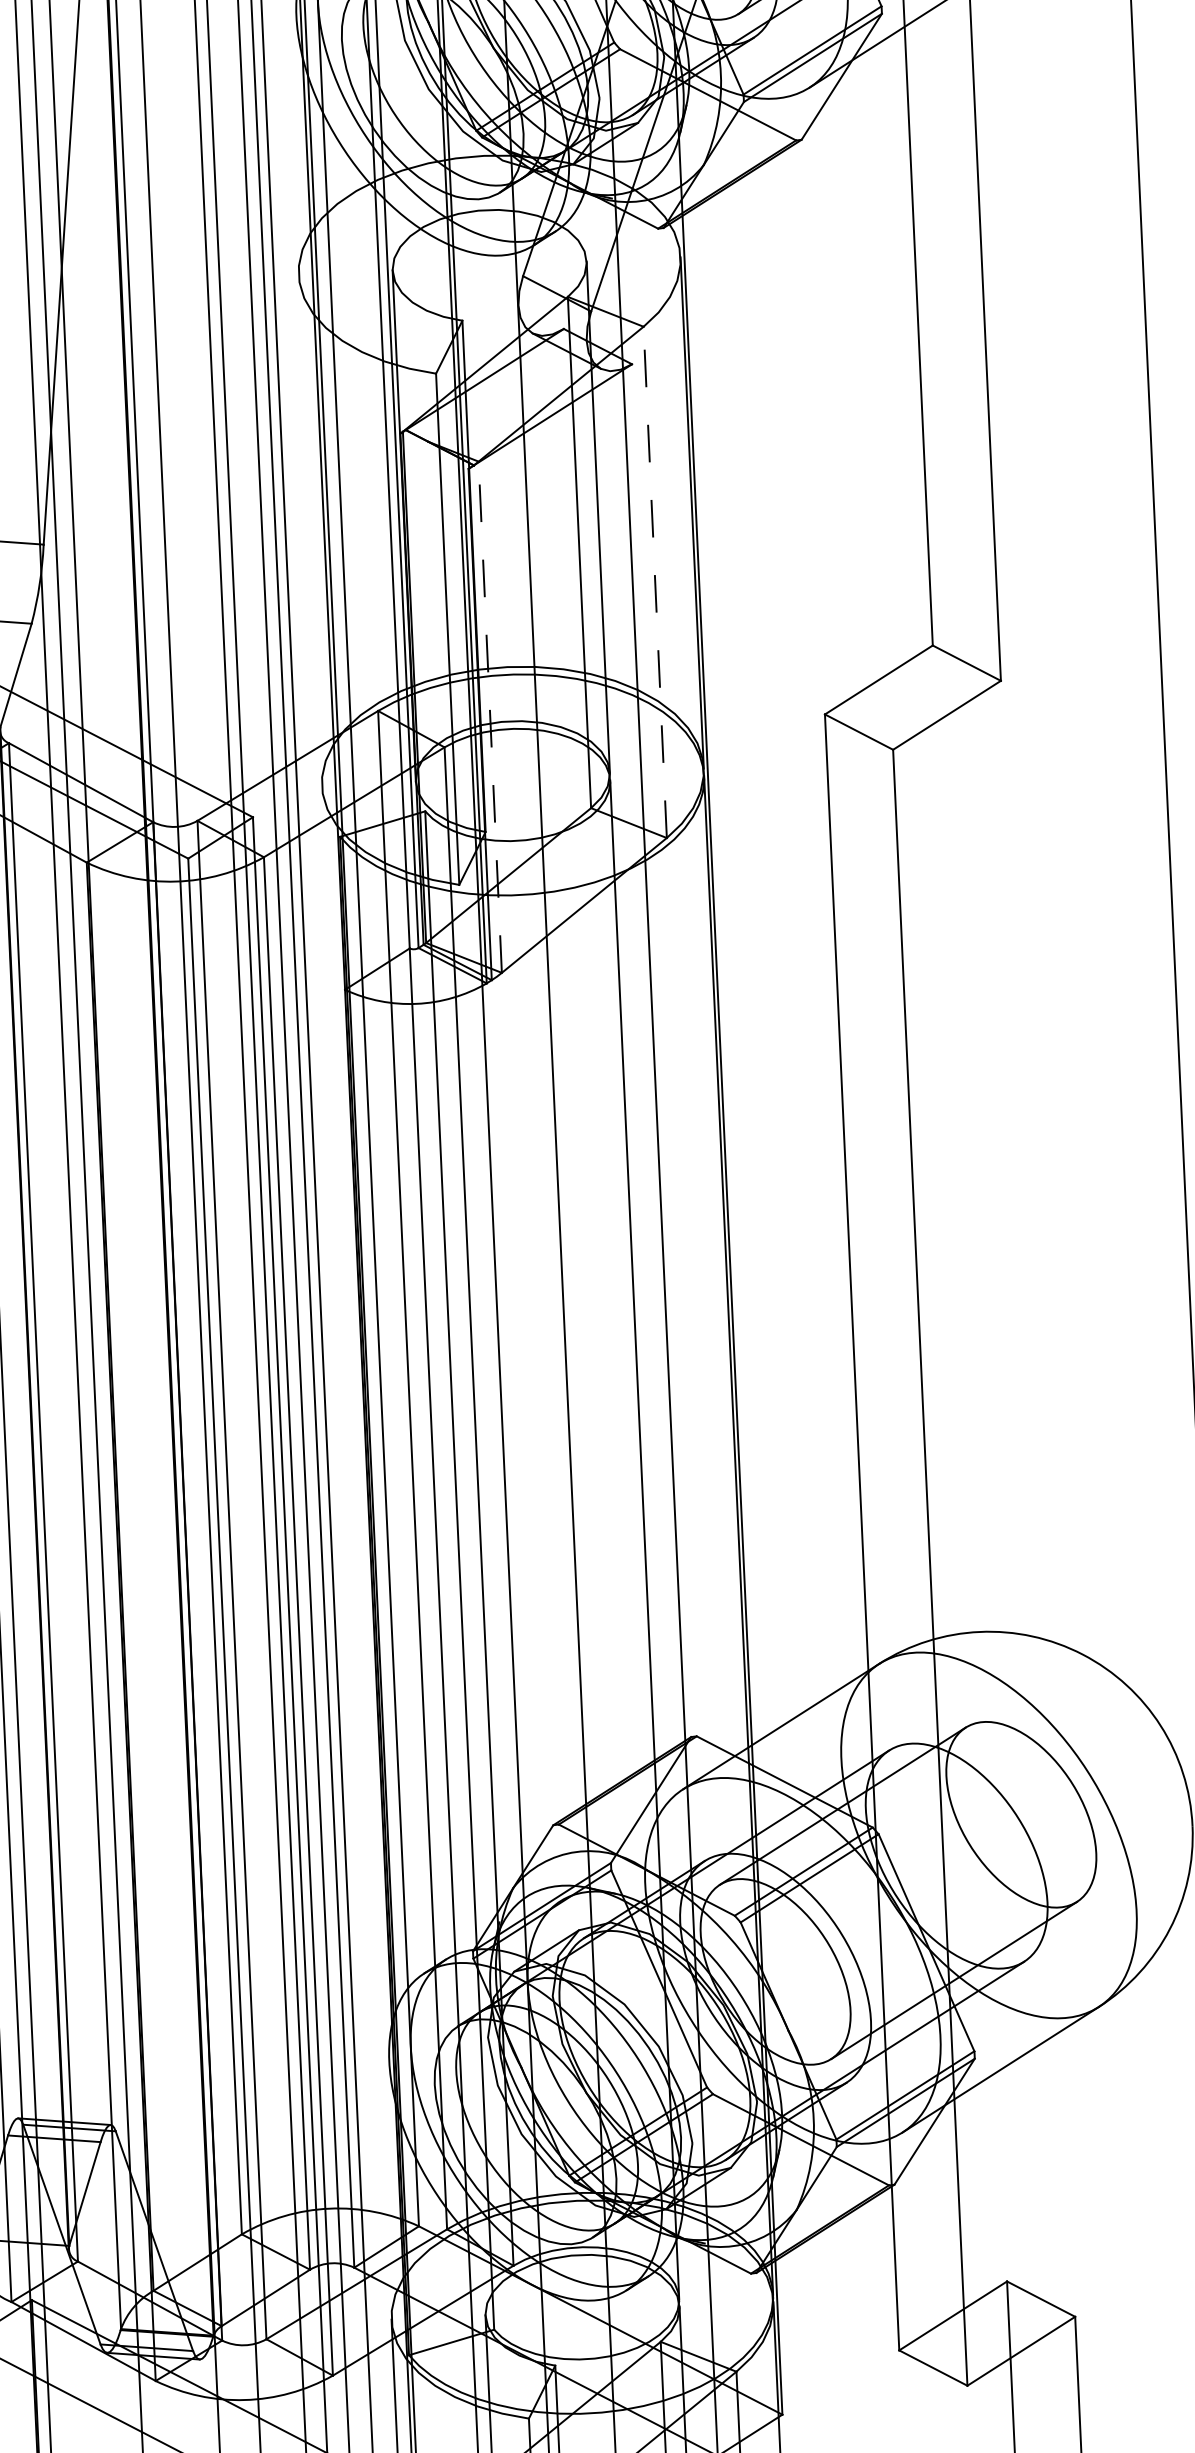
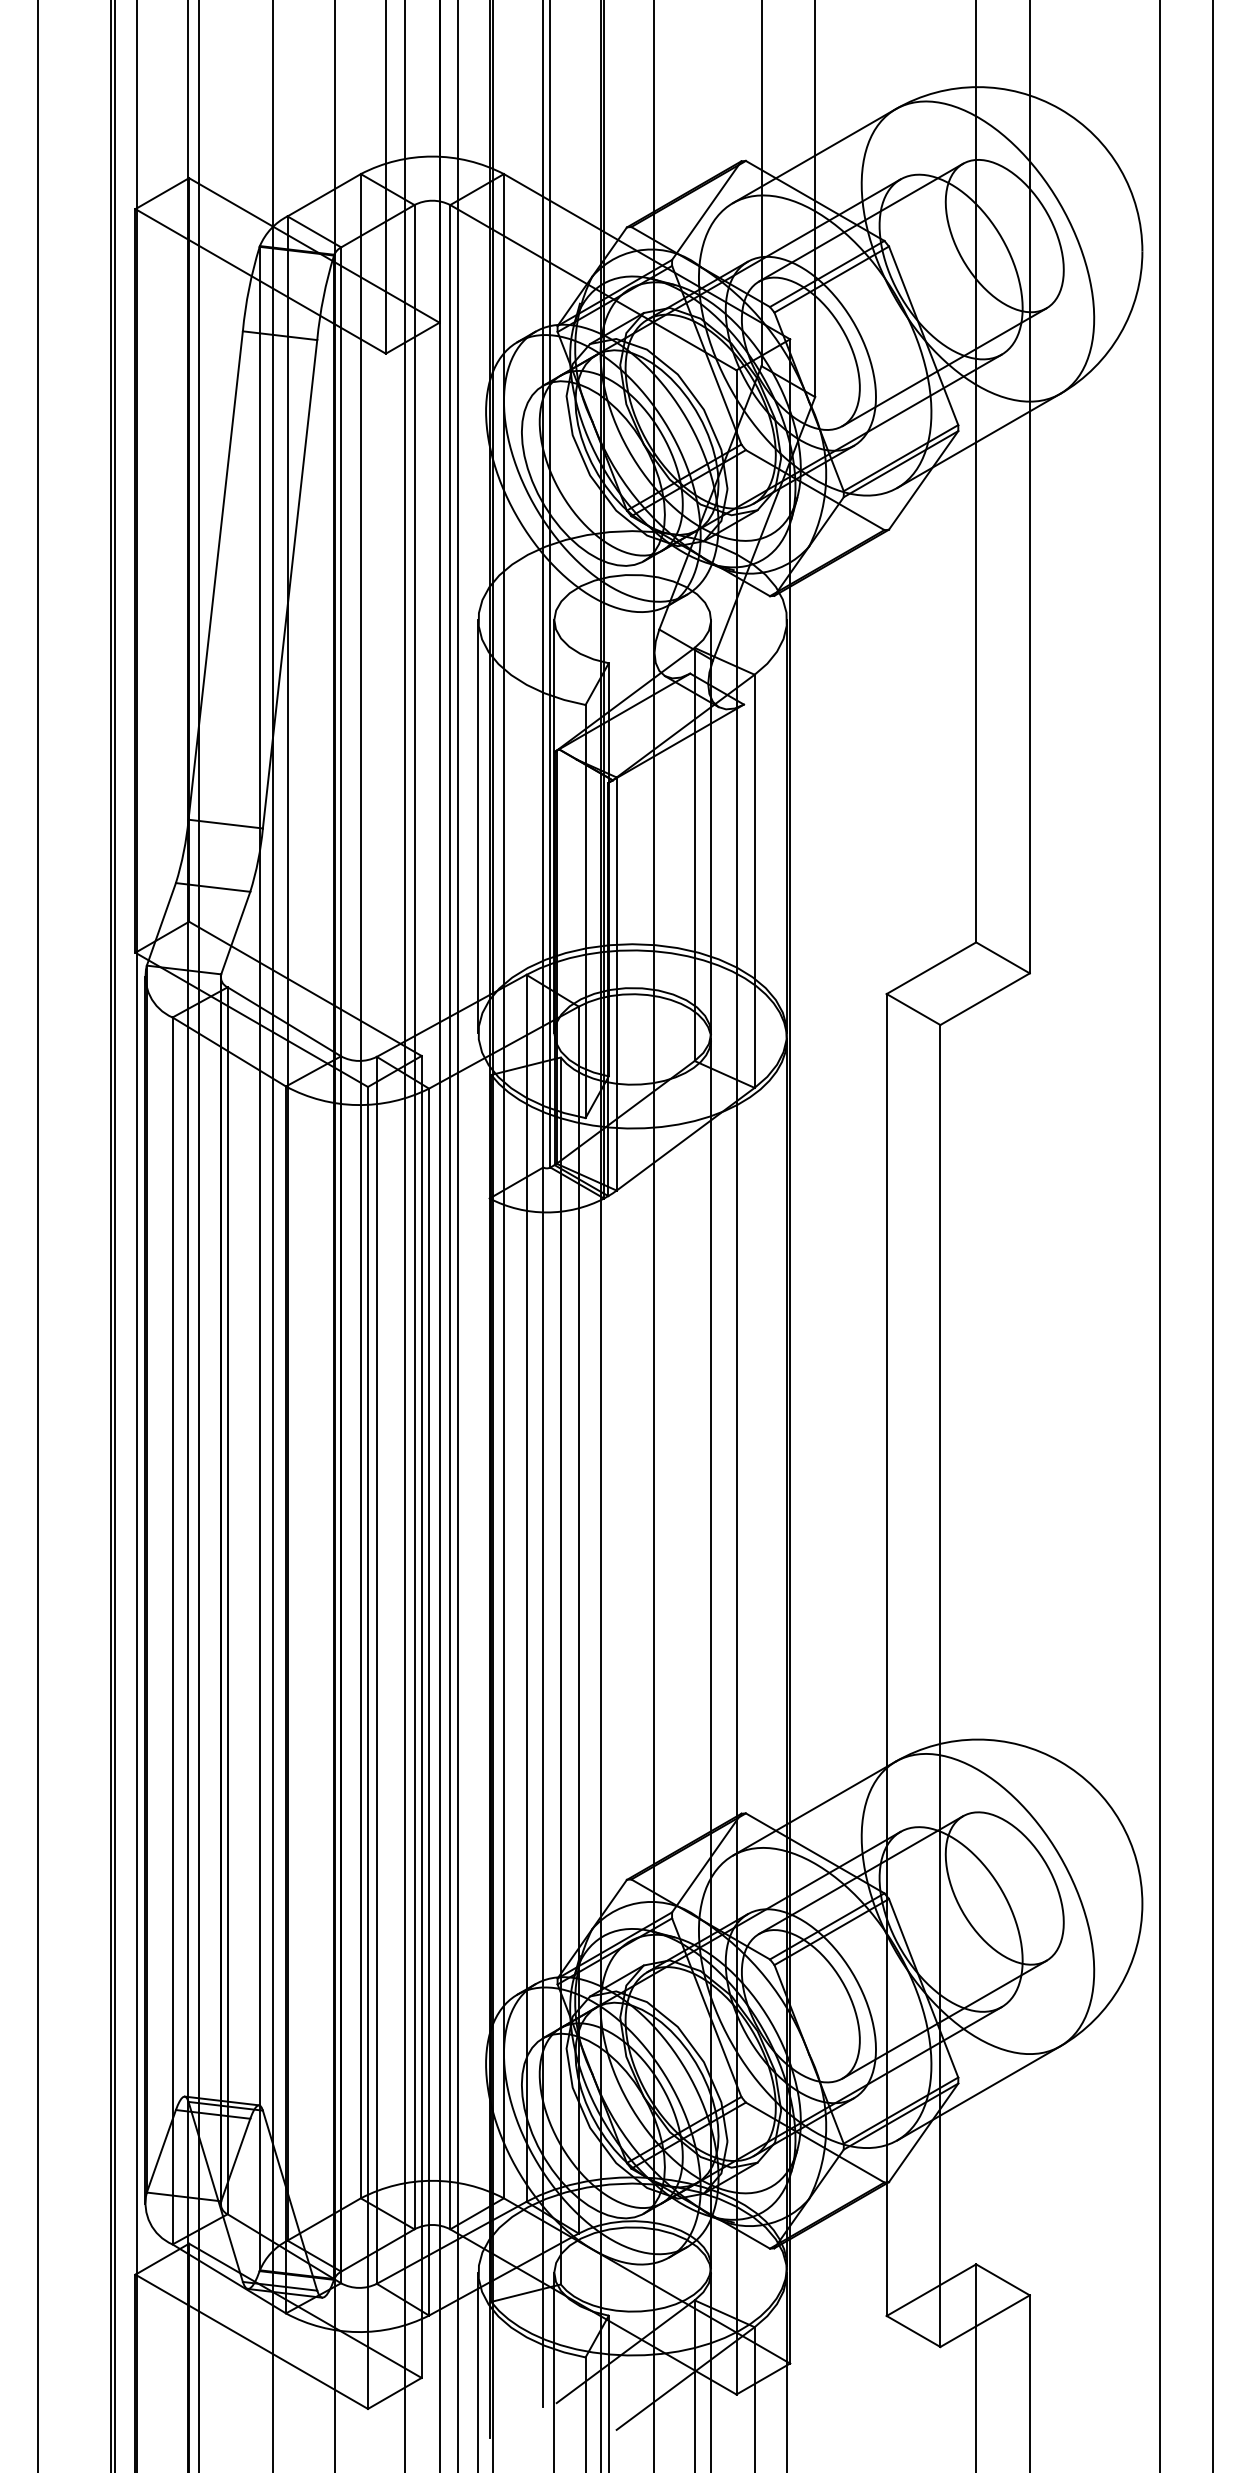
line: (310, 530) -> (478, 826), added
line: (655, 582) -> (754, 881), dashed -> solid
line: (490, 717) -> (616, 984), dashed -> solid

